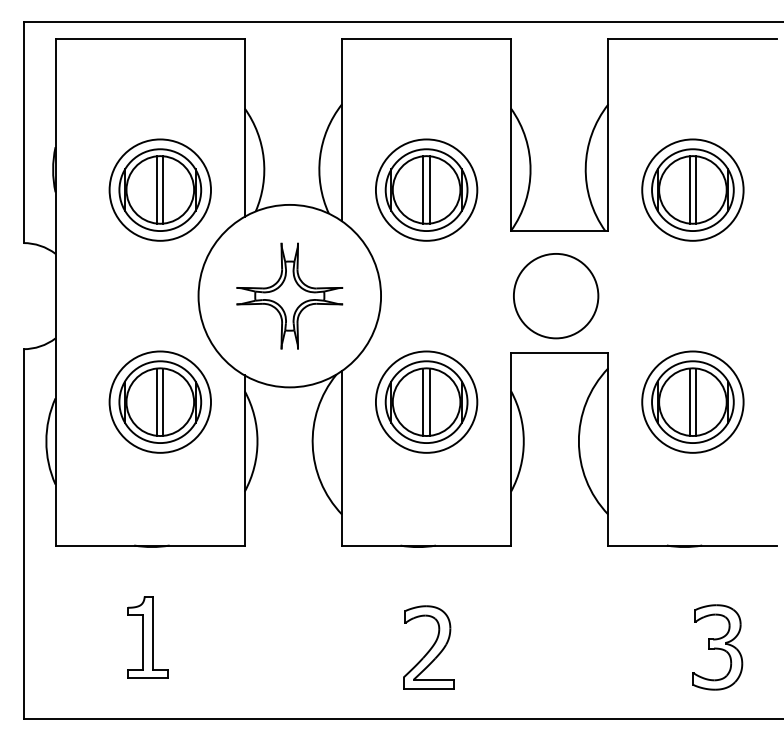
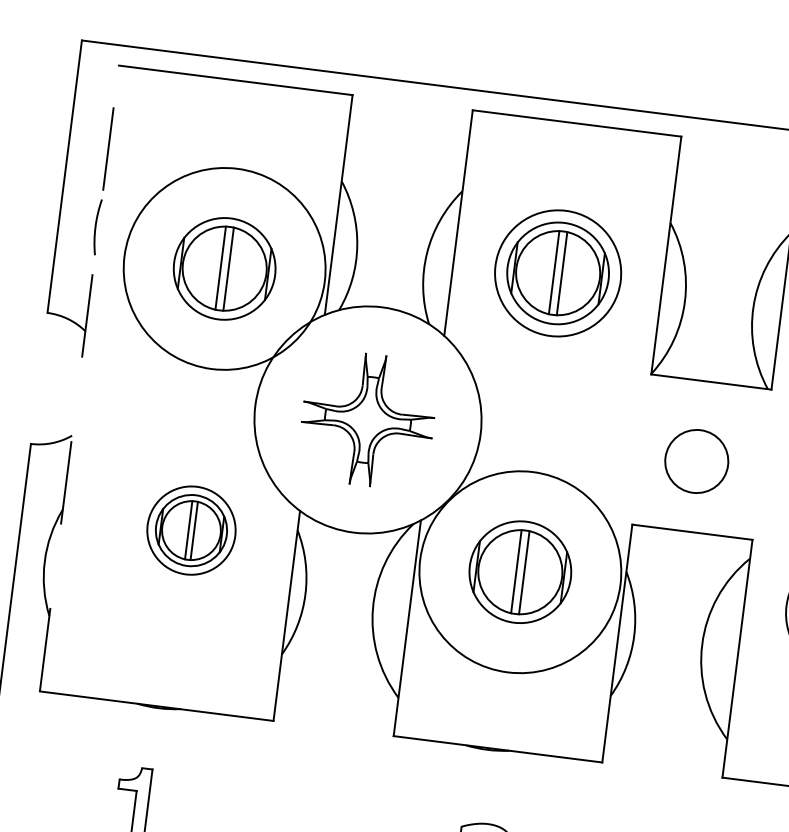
circle: (160, 189) -> (224, 268), size x1.6
part: (426, 189) -> (558, 272), moved
line: (55, 291) -> (79, 377), solid -> dashed
circle: (555, 295) -> (696, 460), size x0.6
part: (159, 401) -> (190, 529), size x0.7
circle: (426, 401) -> (520, 571), size x1.6

